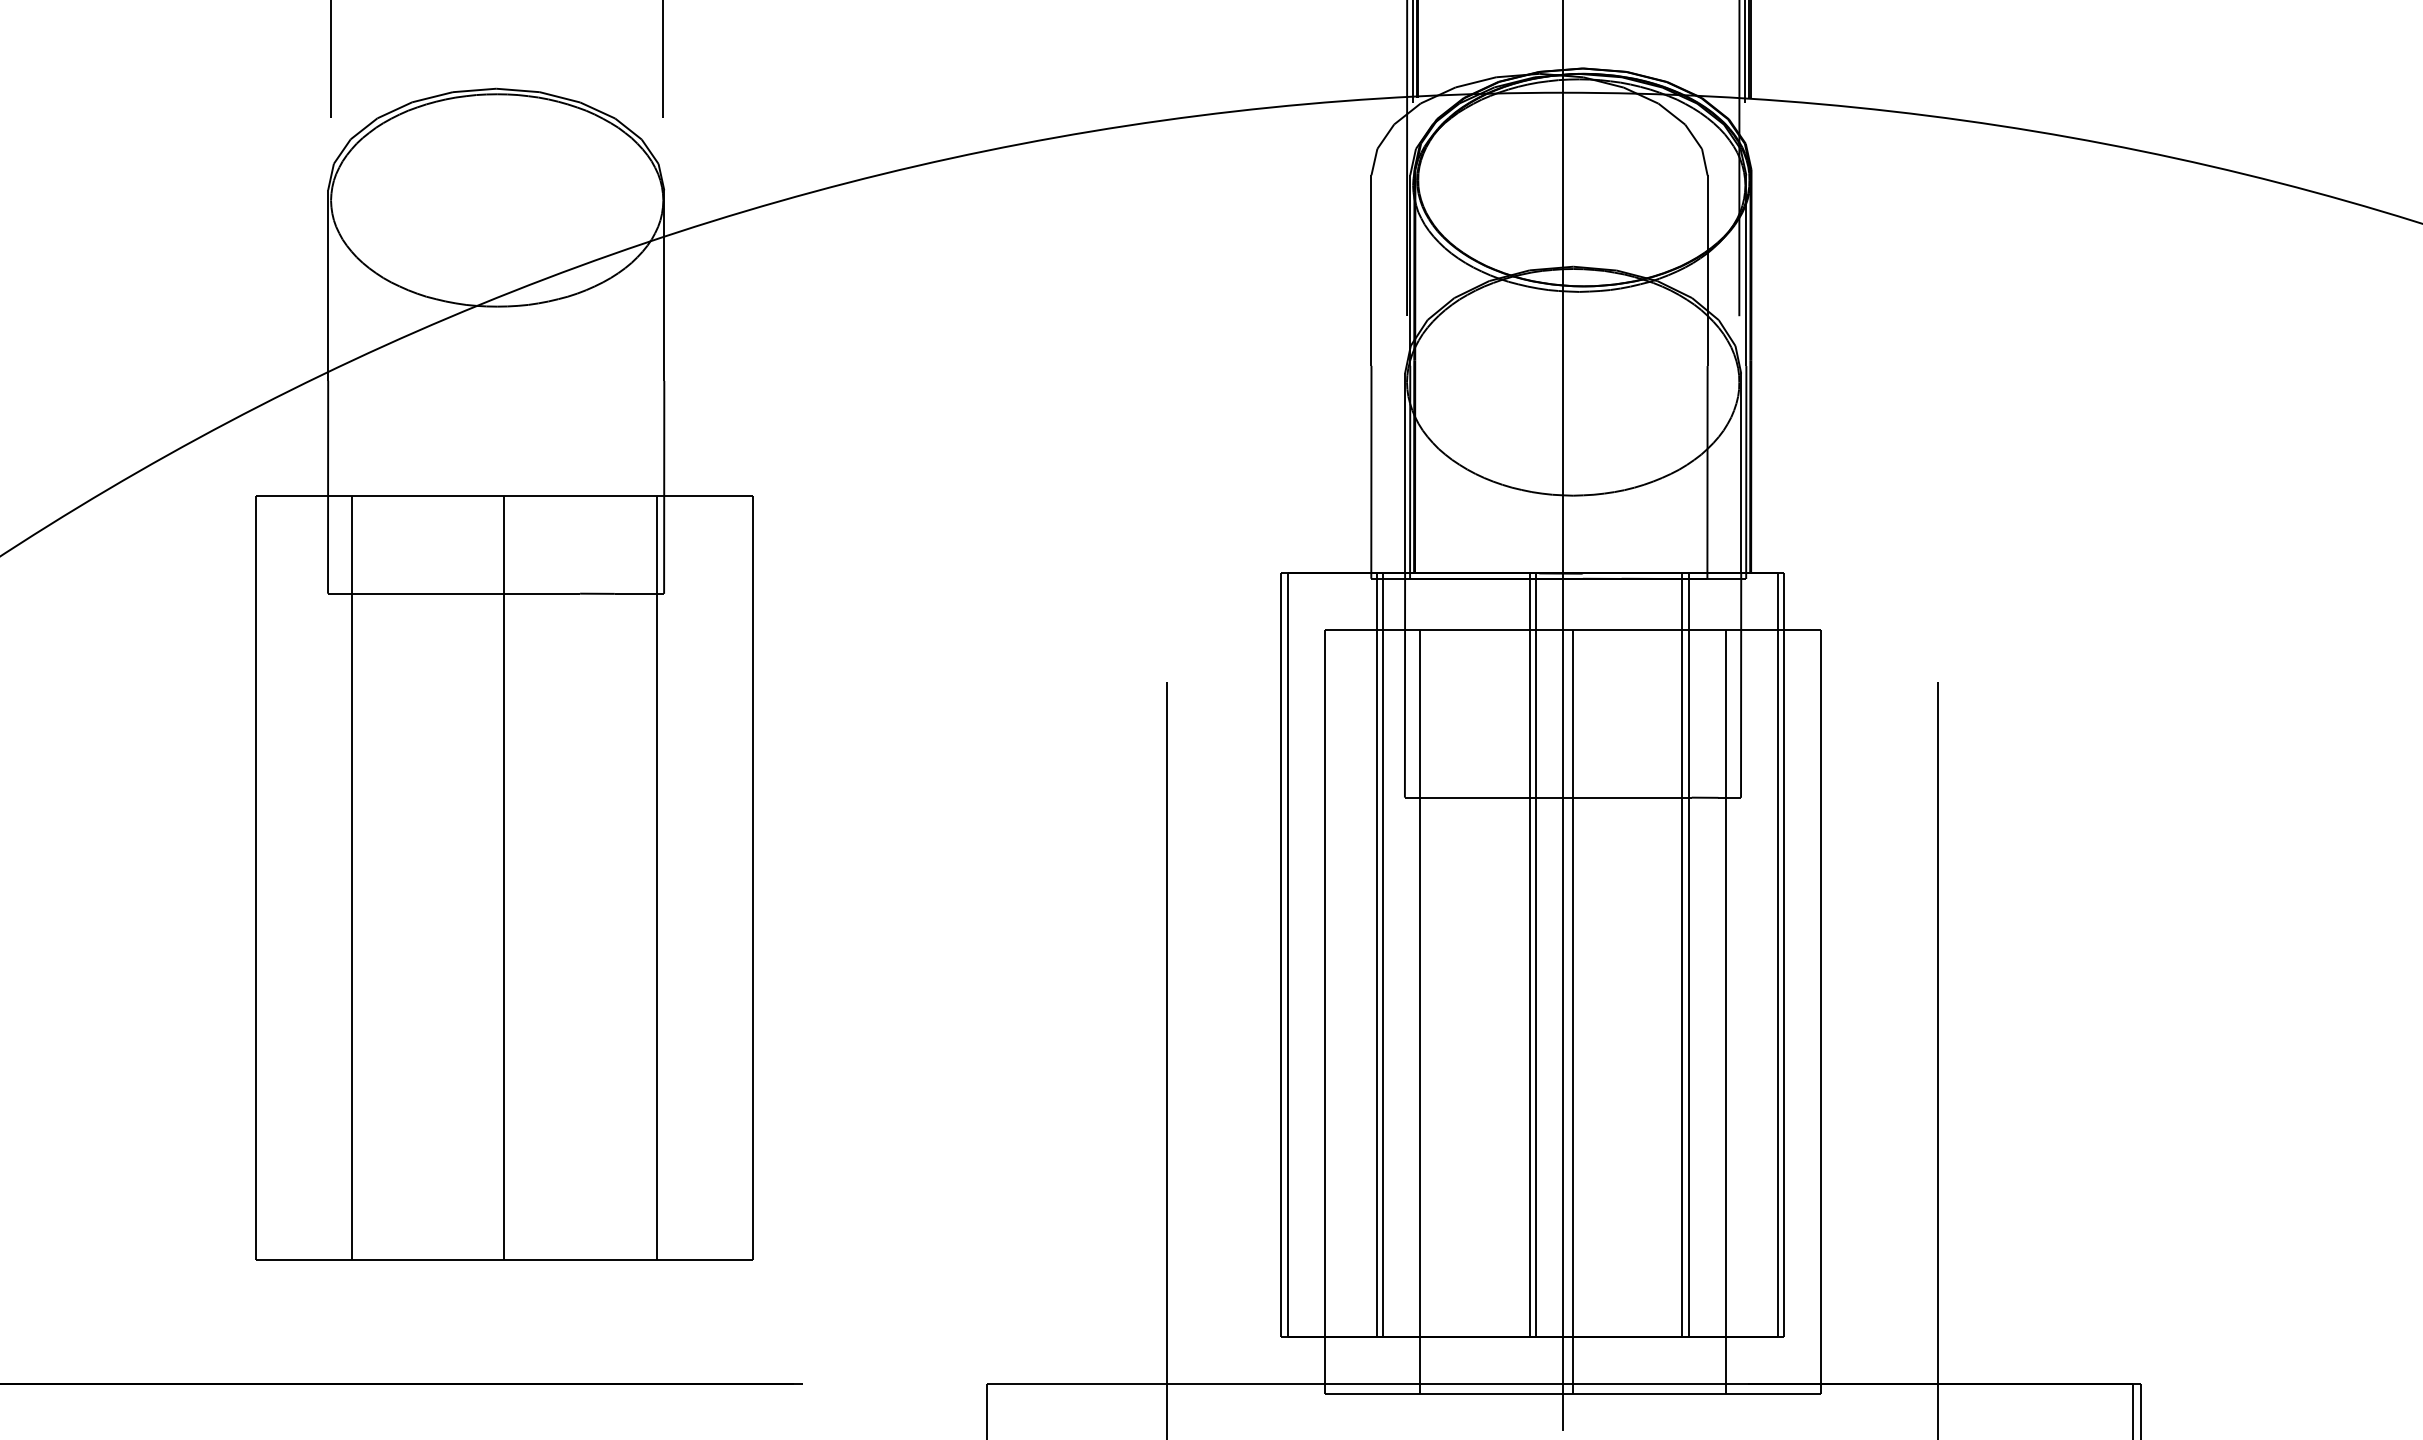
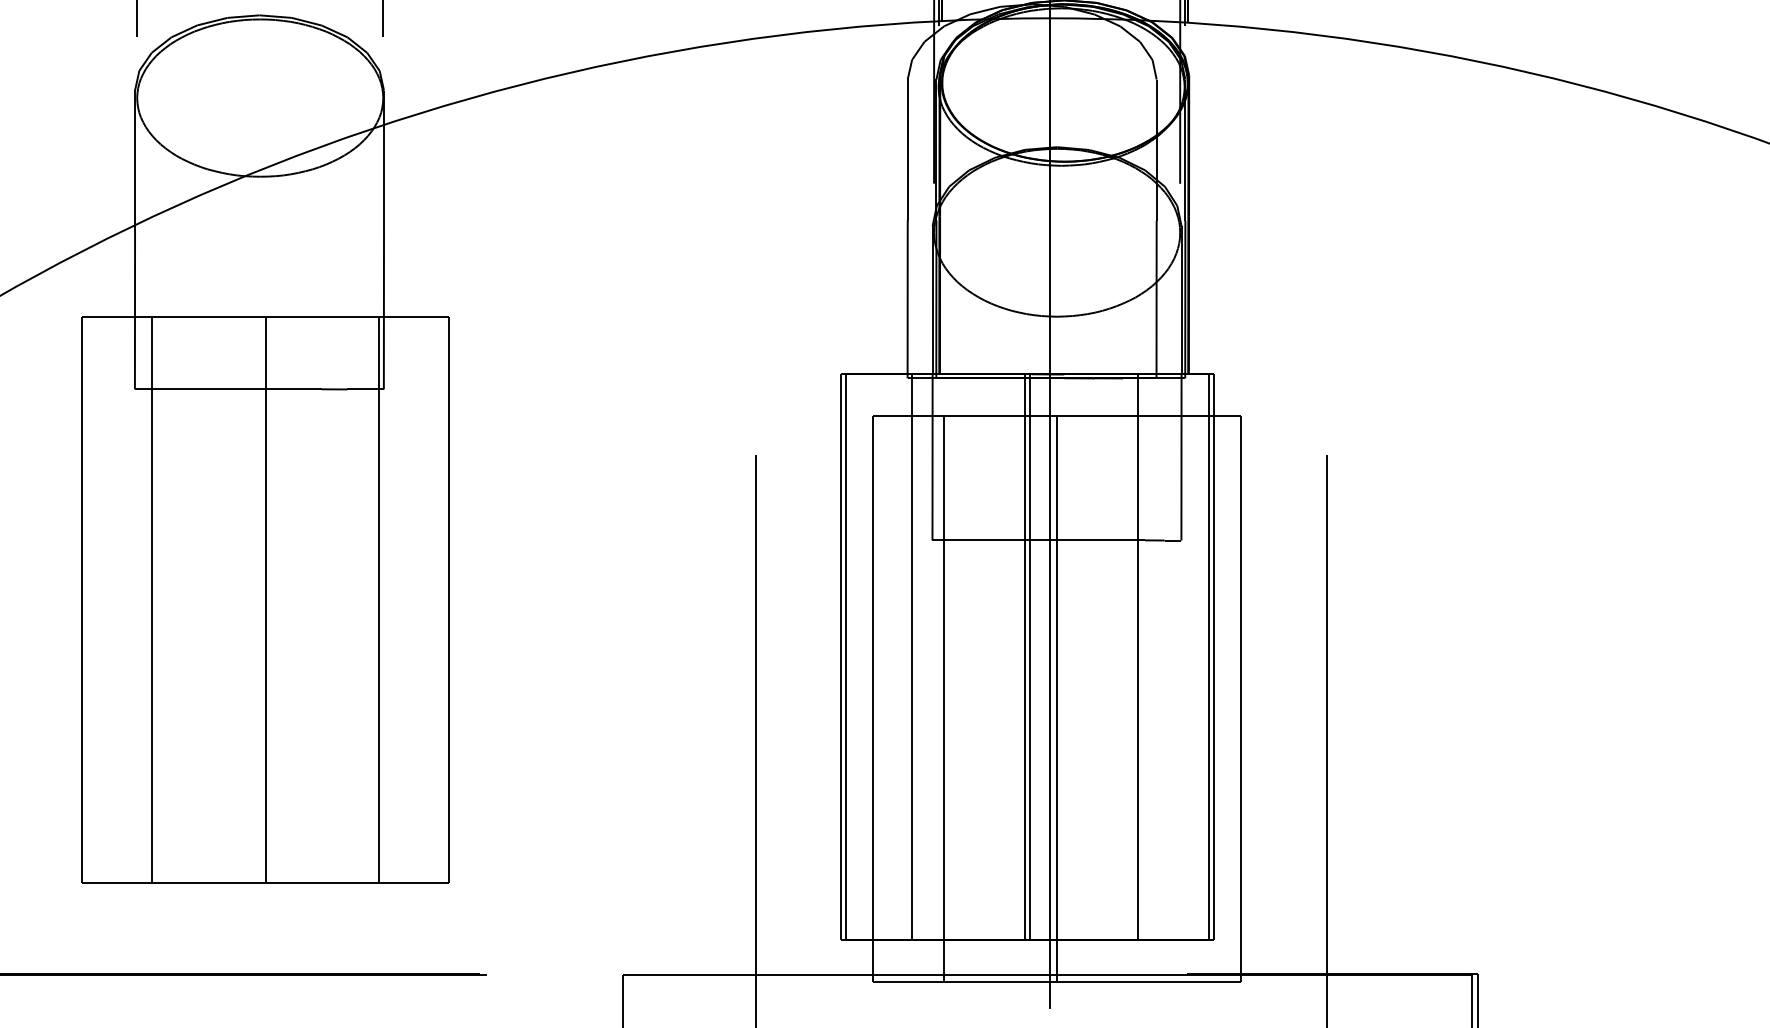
line: (1383, 955) -> (916, 657), removed
line: (1688, 955) -> (1142, 657), removed
line: (1725, 1012) -> (1169, 699), removed

